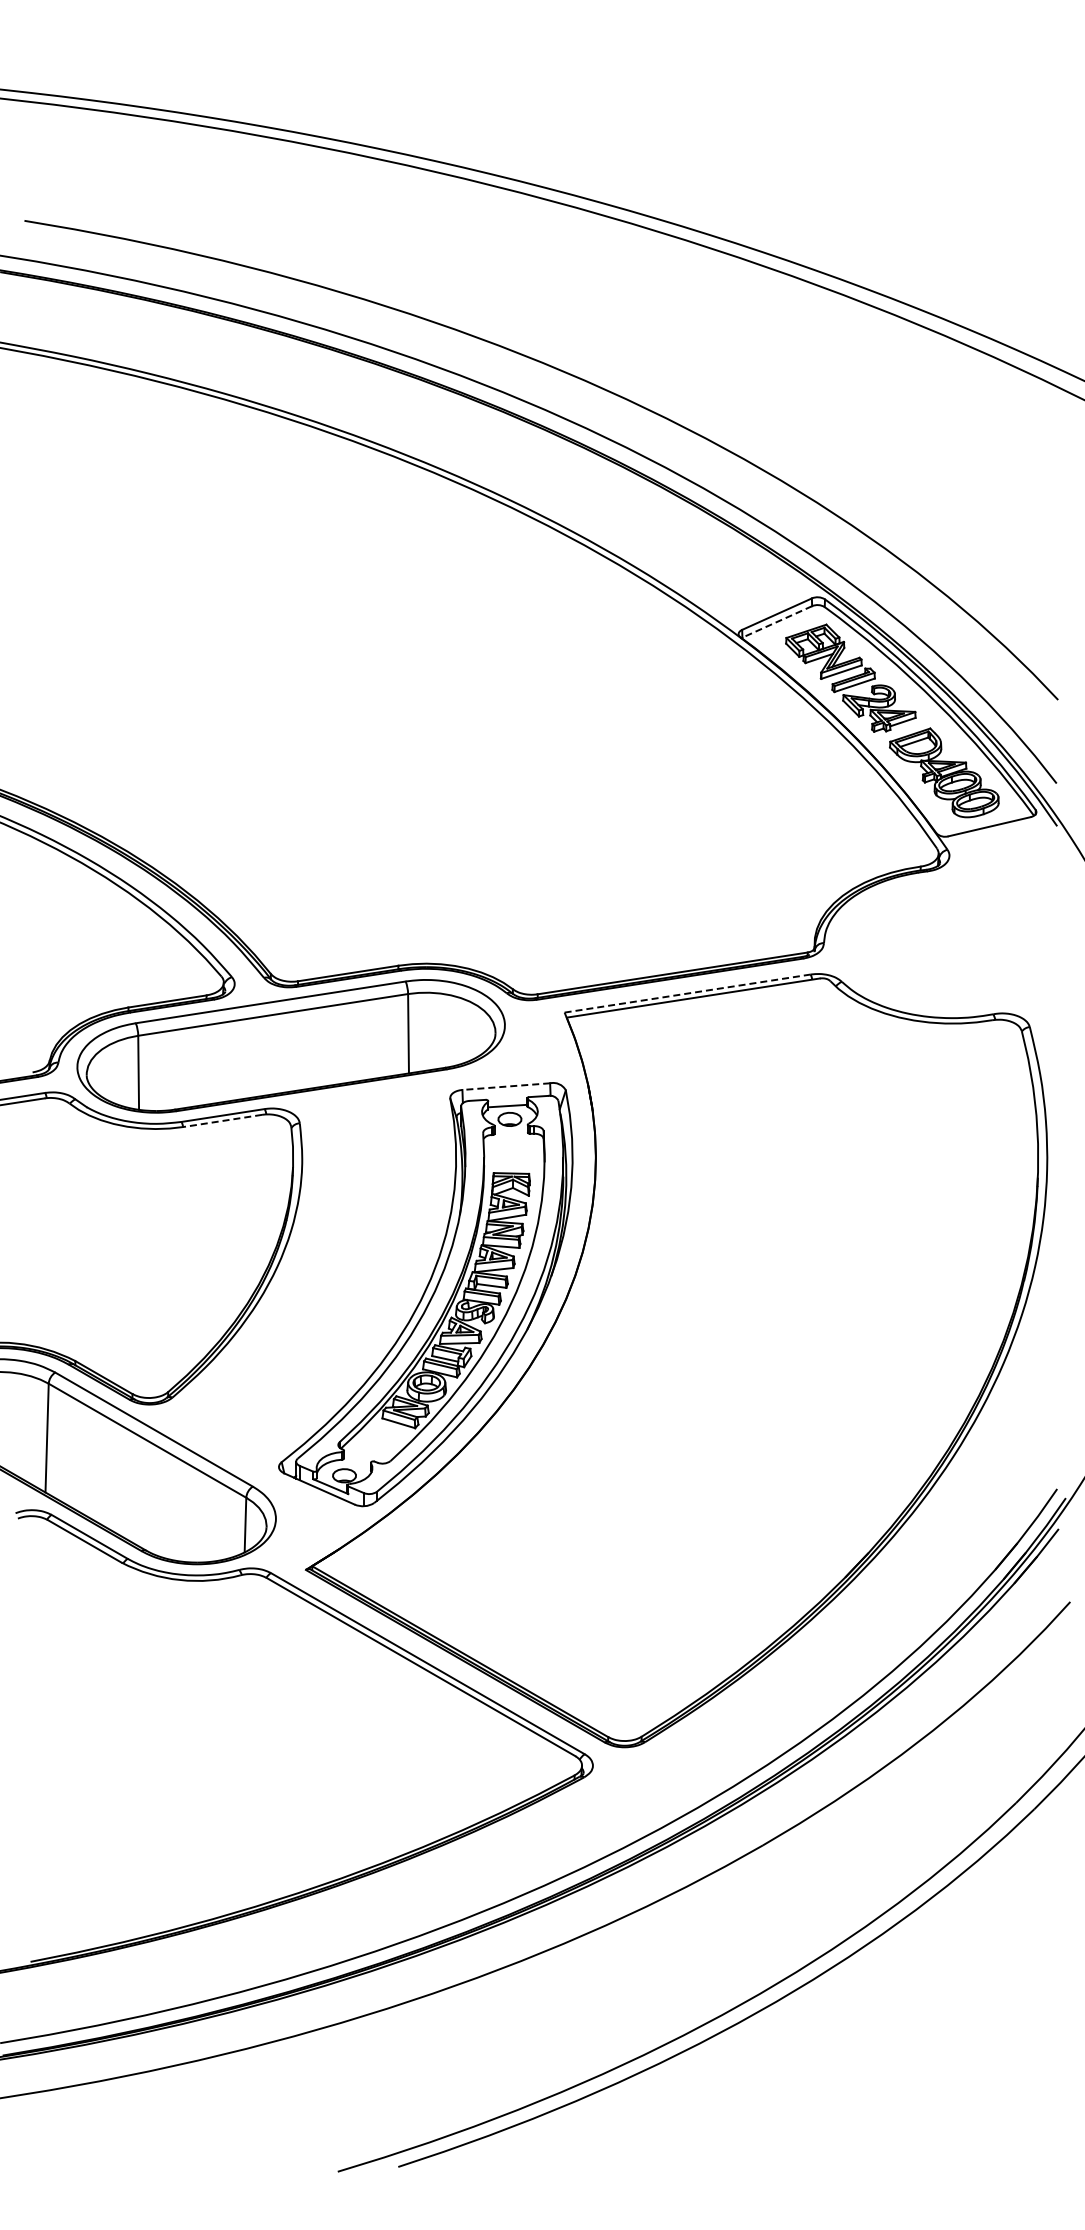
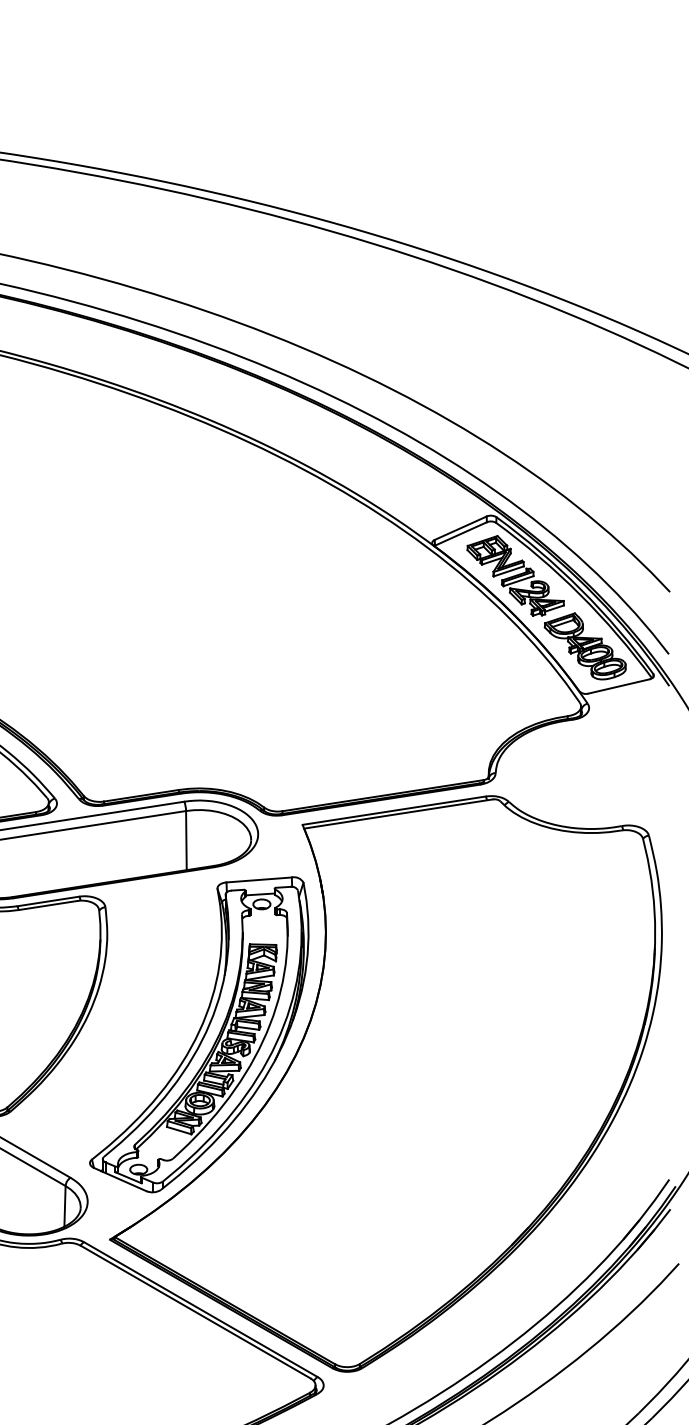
line: (776, 622) -> (460, 534), dashed -> solid
line: (687, 993) -> (394, 810), dashed -> solid
line: (506, 1086) -> (259, 879), dashed -> solid
line: (223, 1120) -> (48, 905), dashed -> solid

